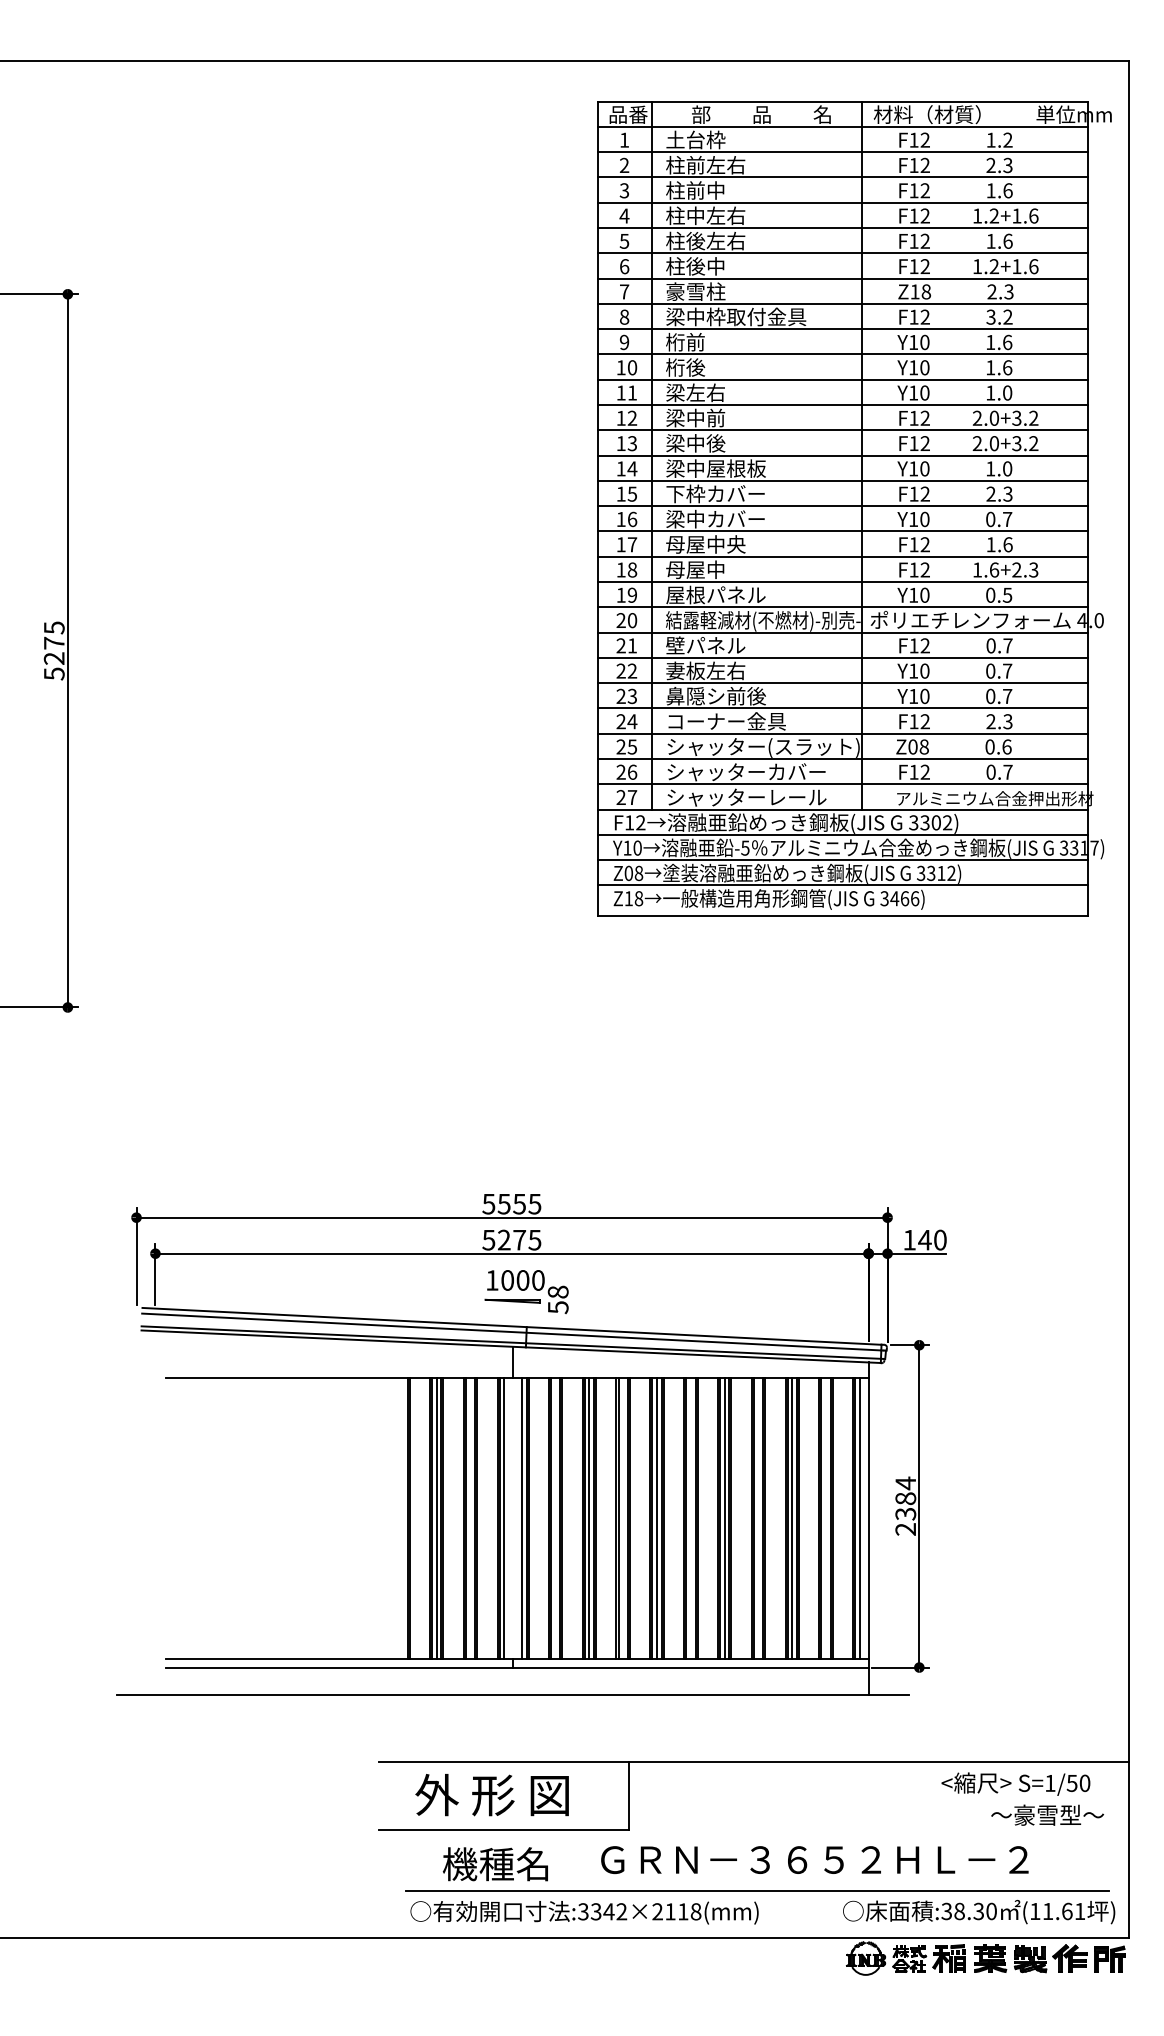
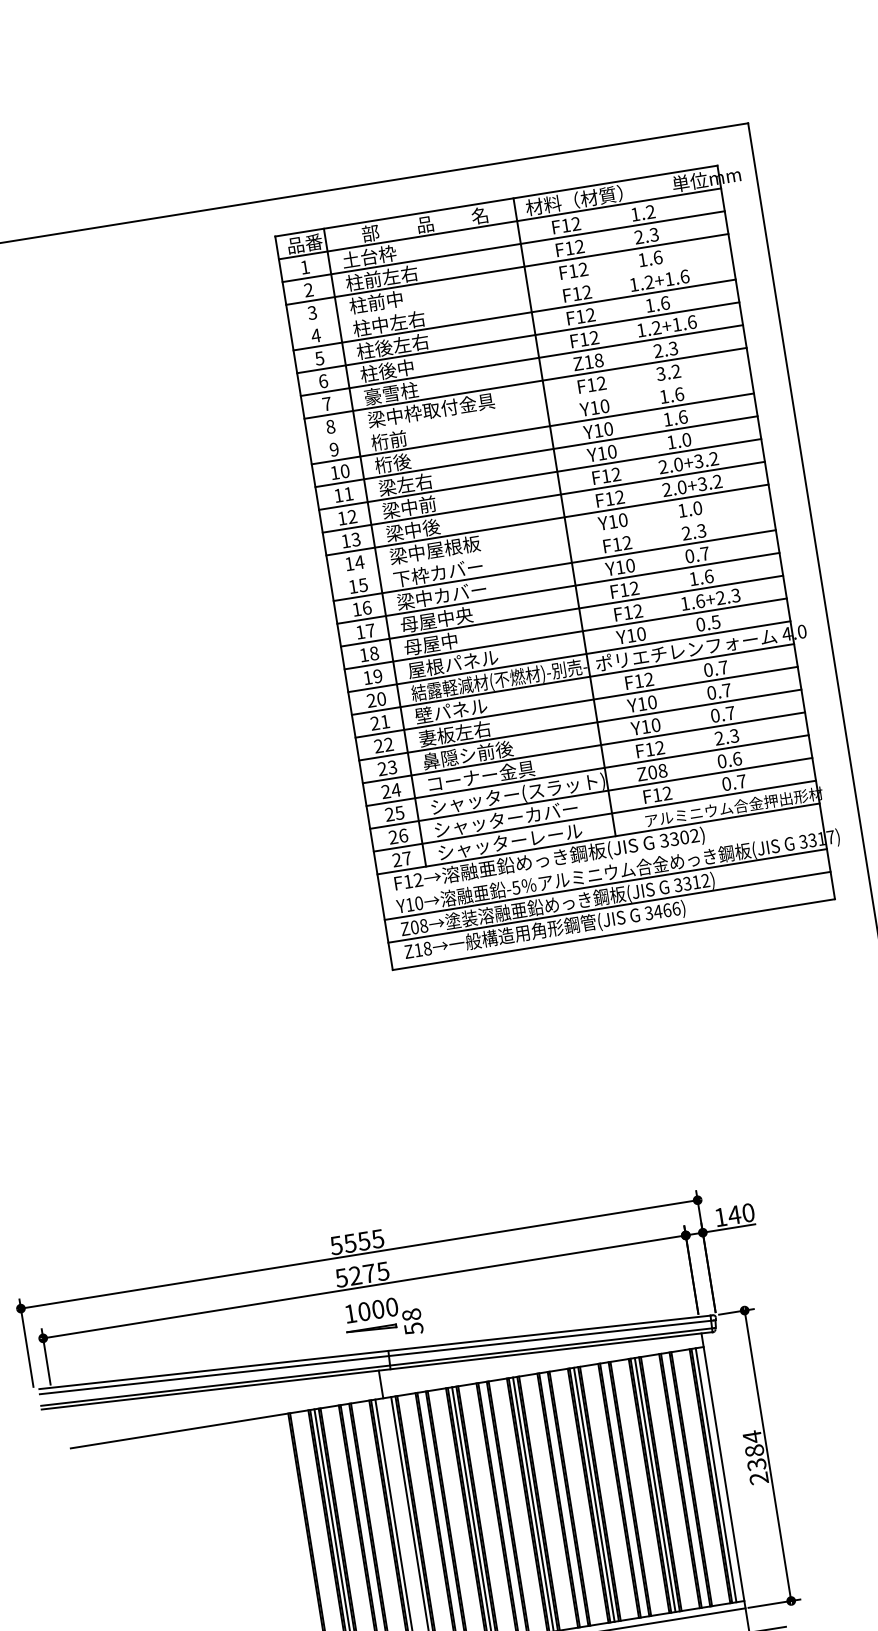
line: (842, 202) -> (510, 292), removed
line: (842, 329) -> (528, 406), removed
line: (842, 480) -> (550, 542), removed
line: (842, 834) -> (601, 861), removed

